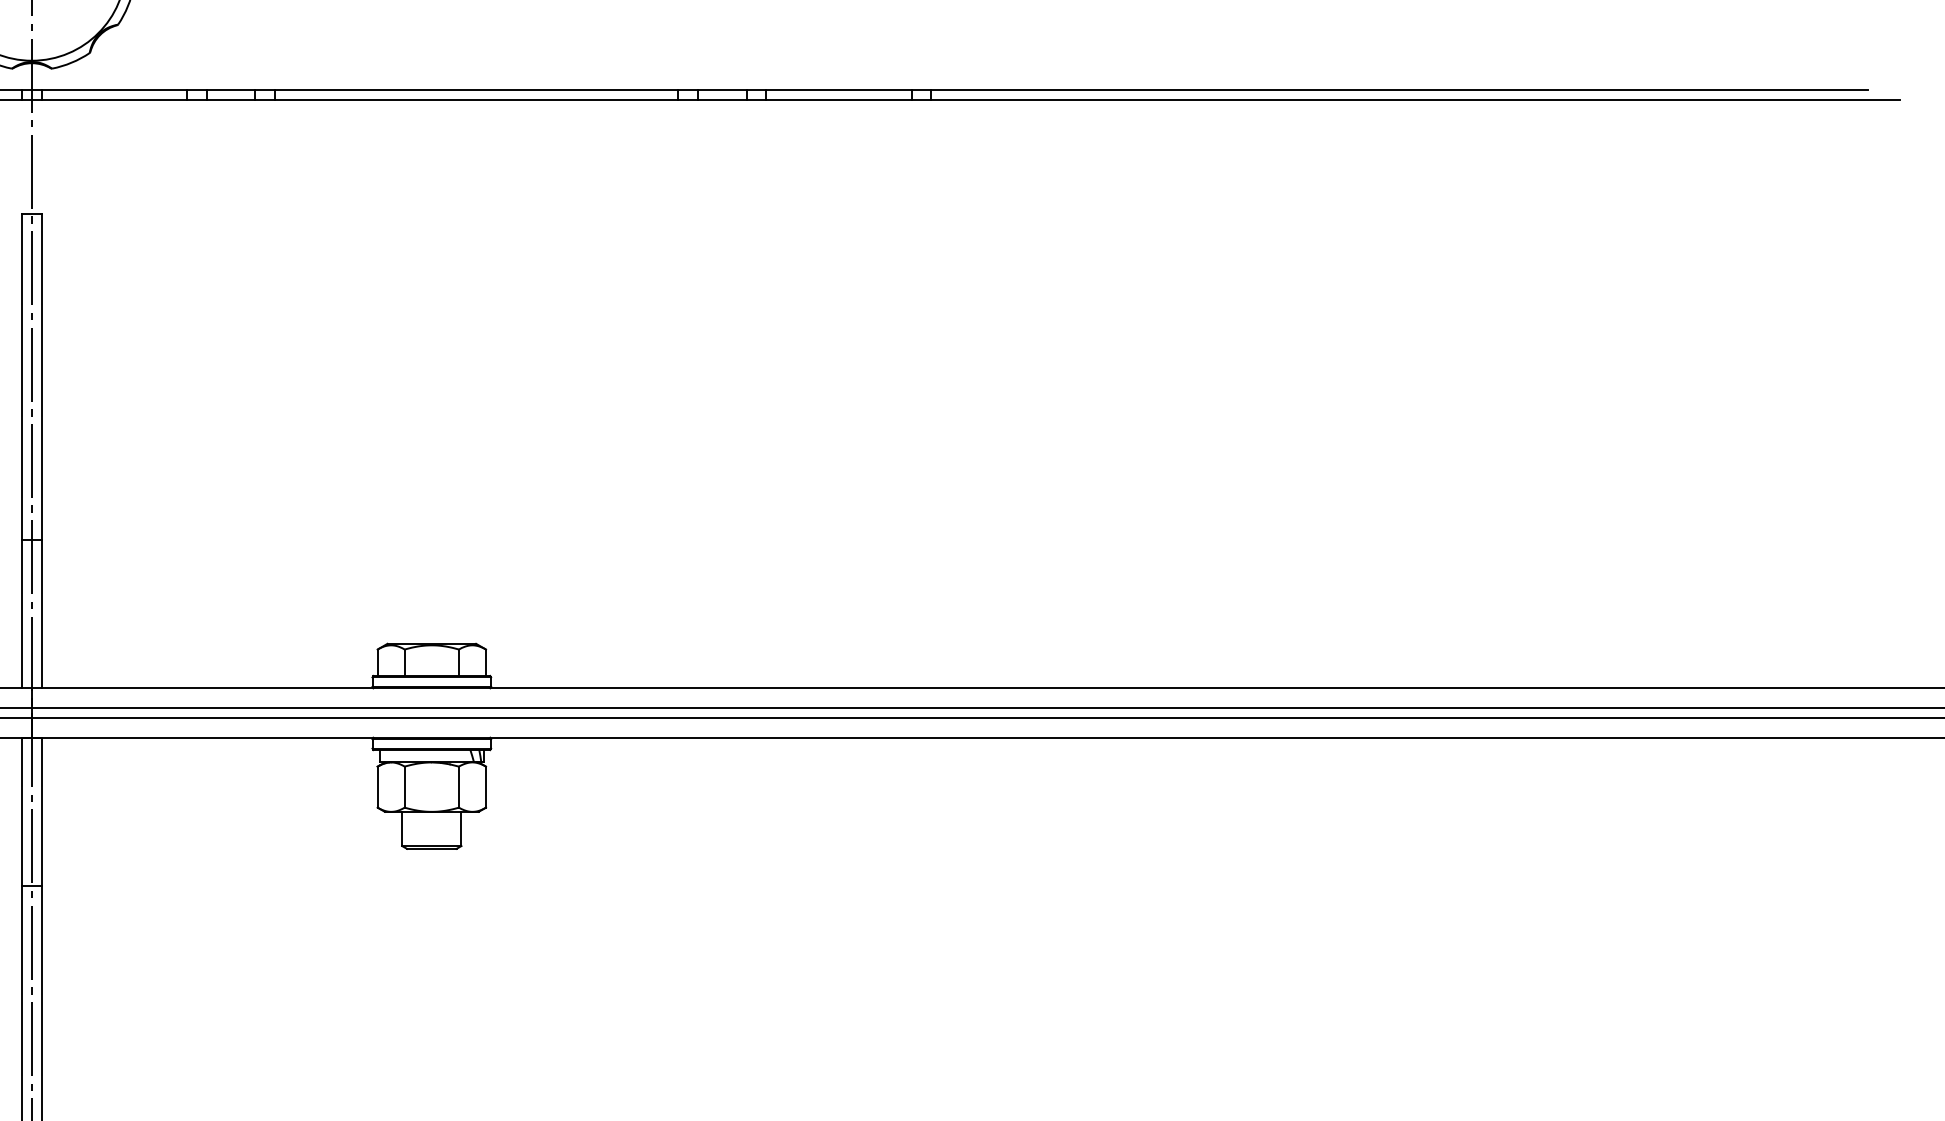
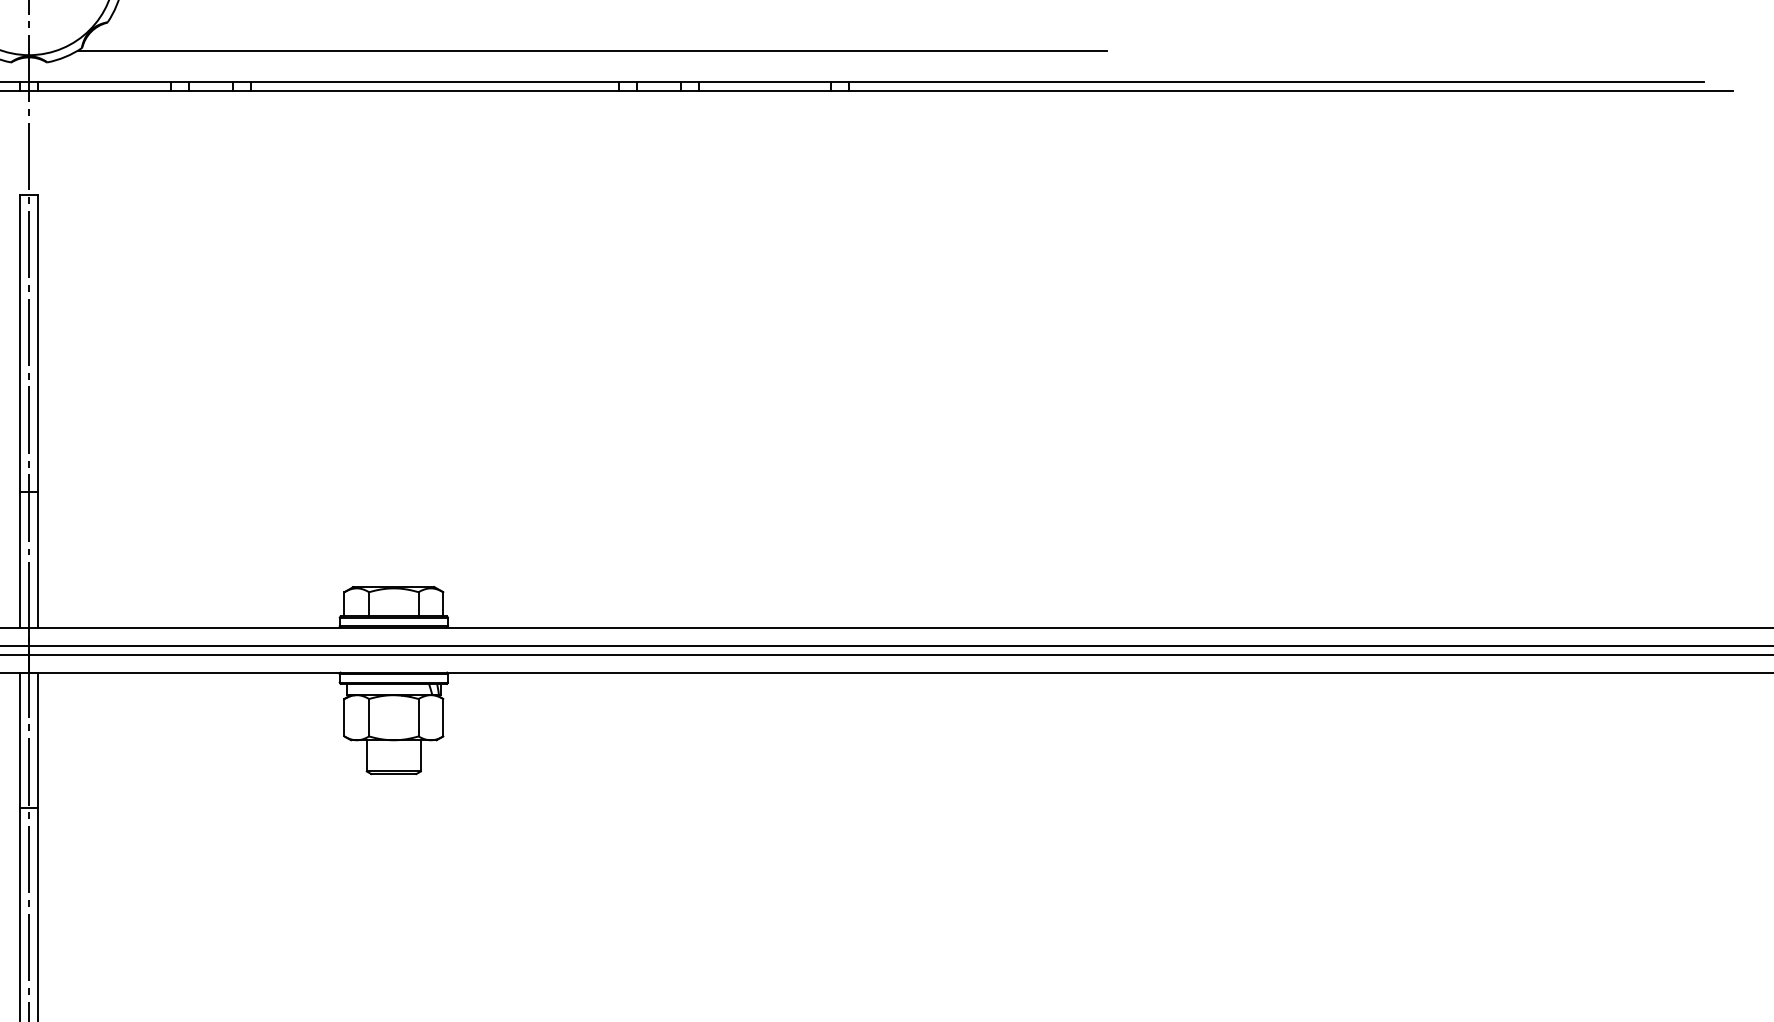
line: (649, 55) -> (592, 50), added

